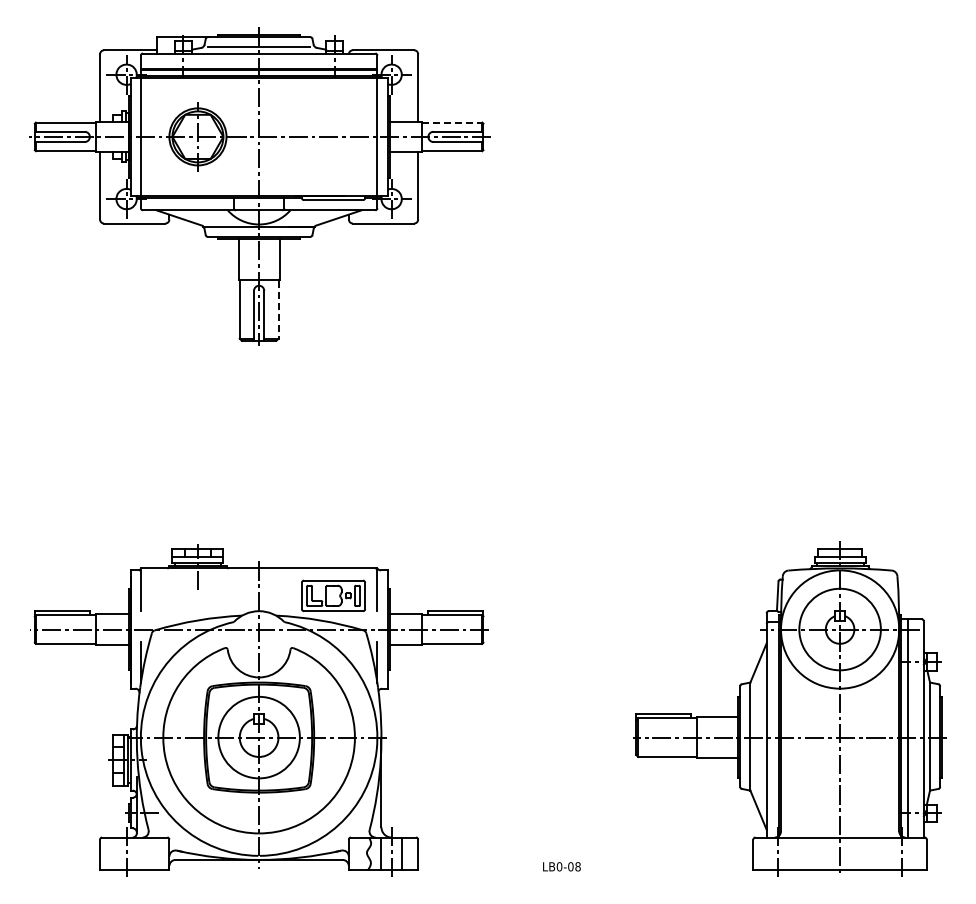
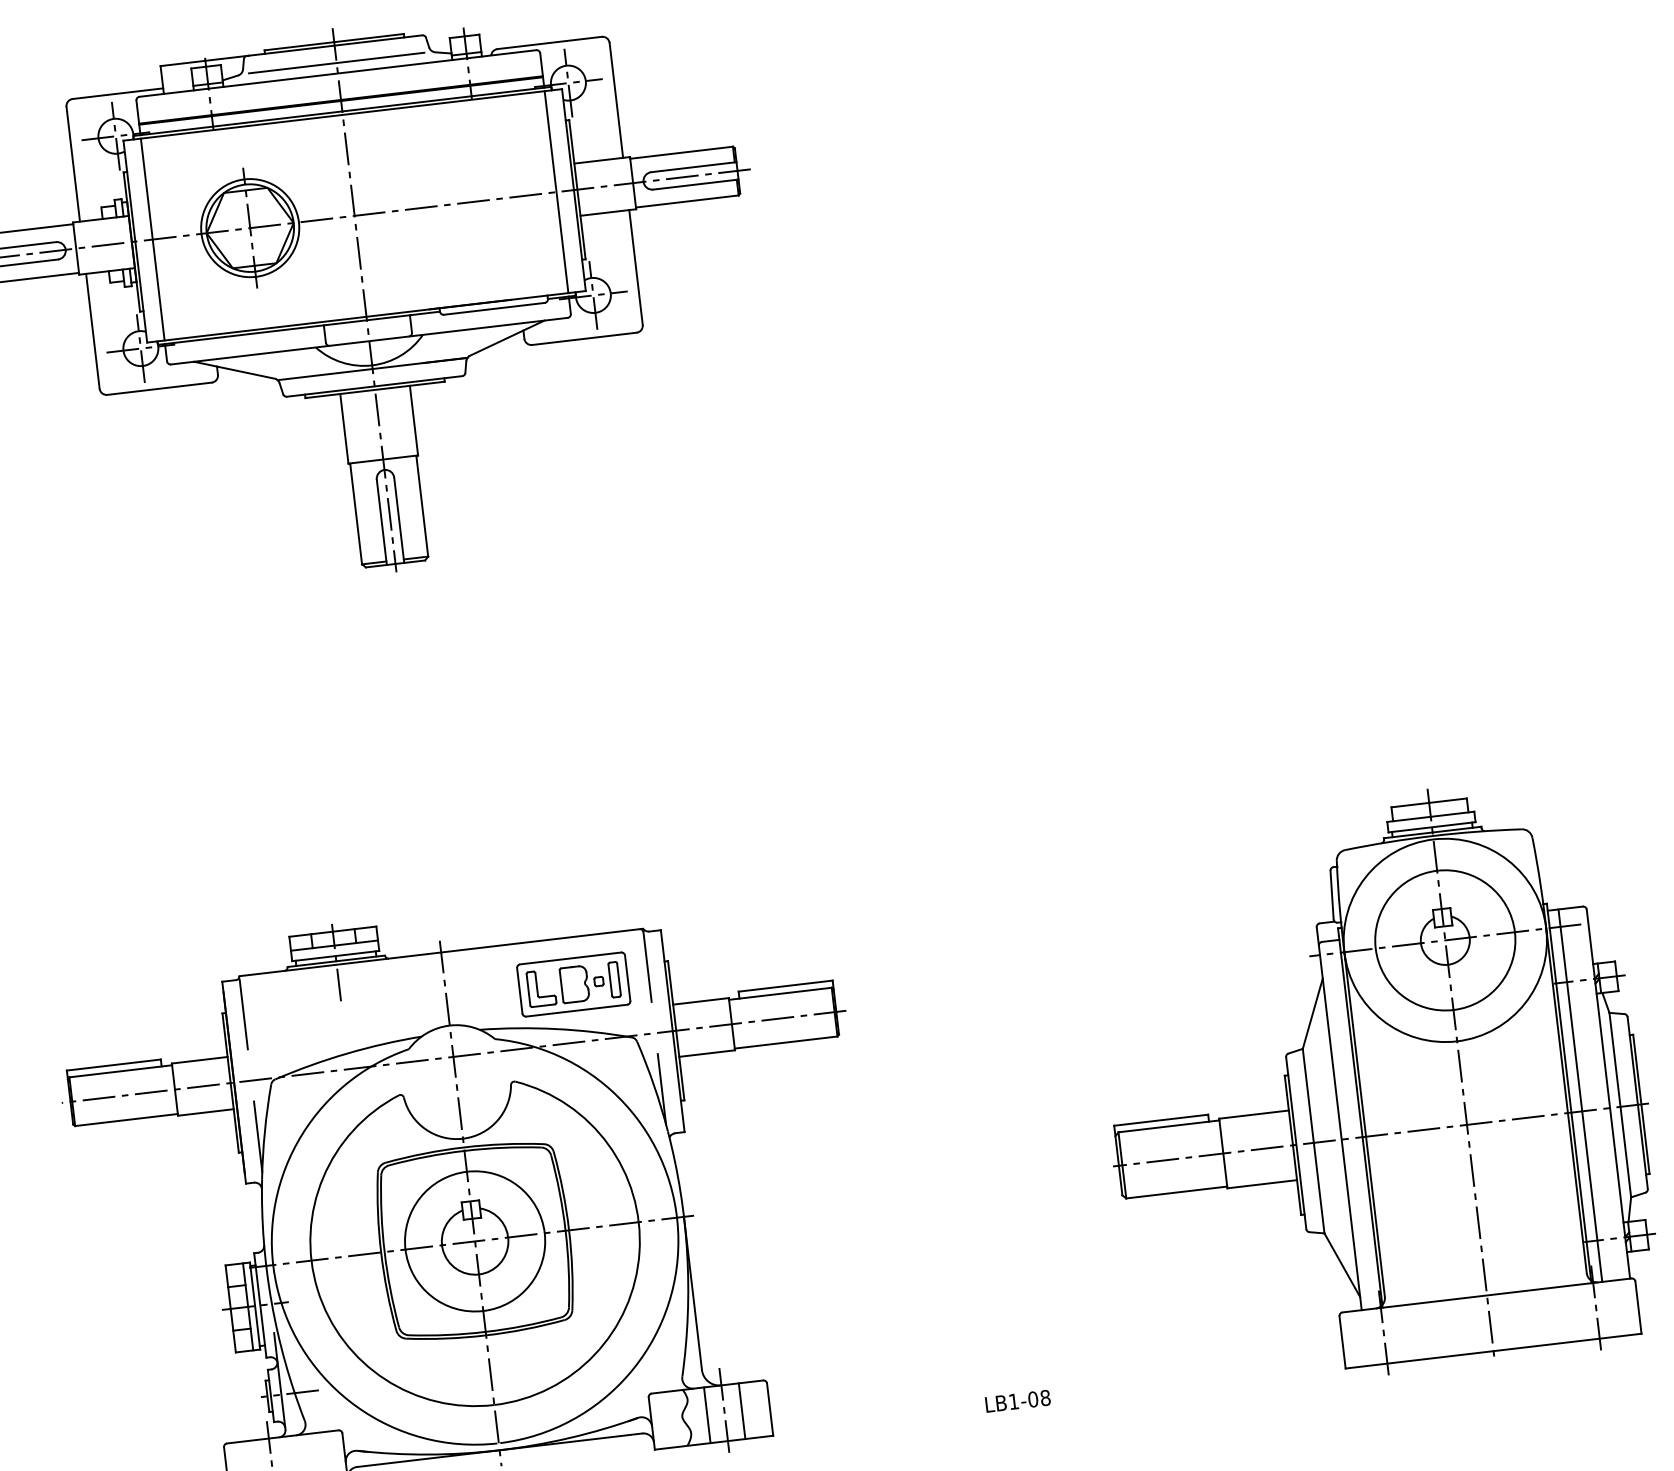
line: (452, 122) -> (681, 152), dashed -> solid
line: (278, 310) -> (422, 508), dashed -> solid
text: (559, 866) -> (1013, 1401), LB0-08 -> LB1-08

